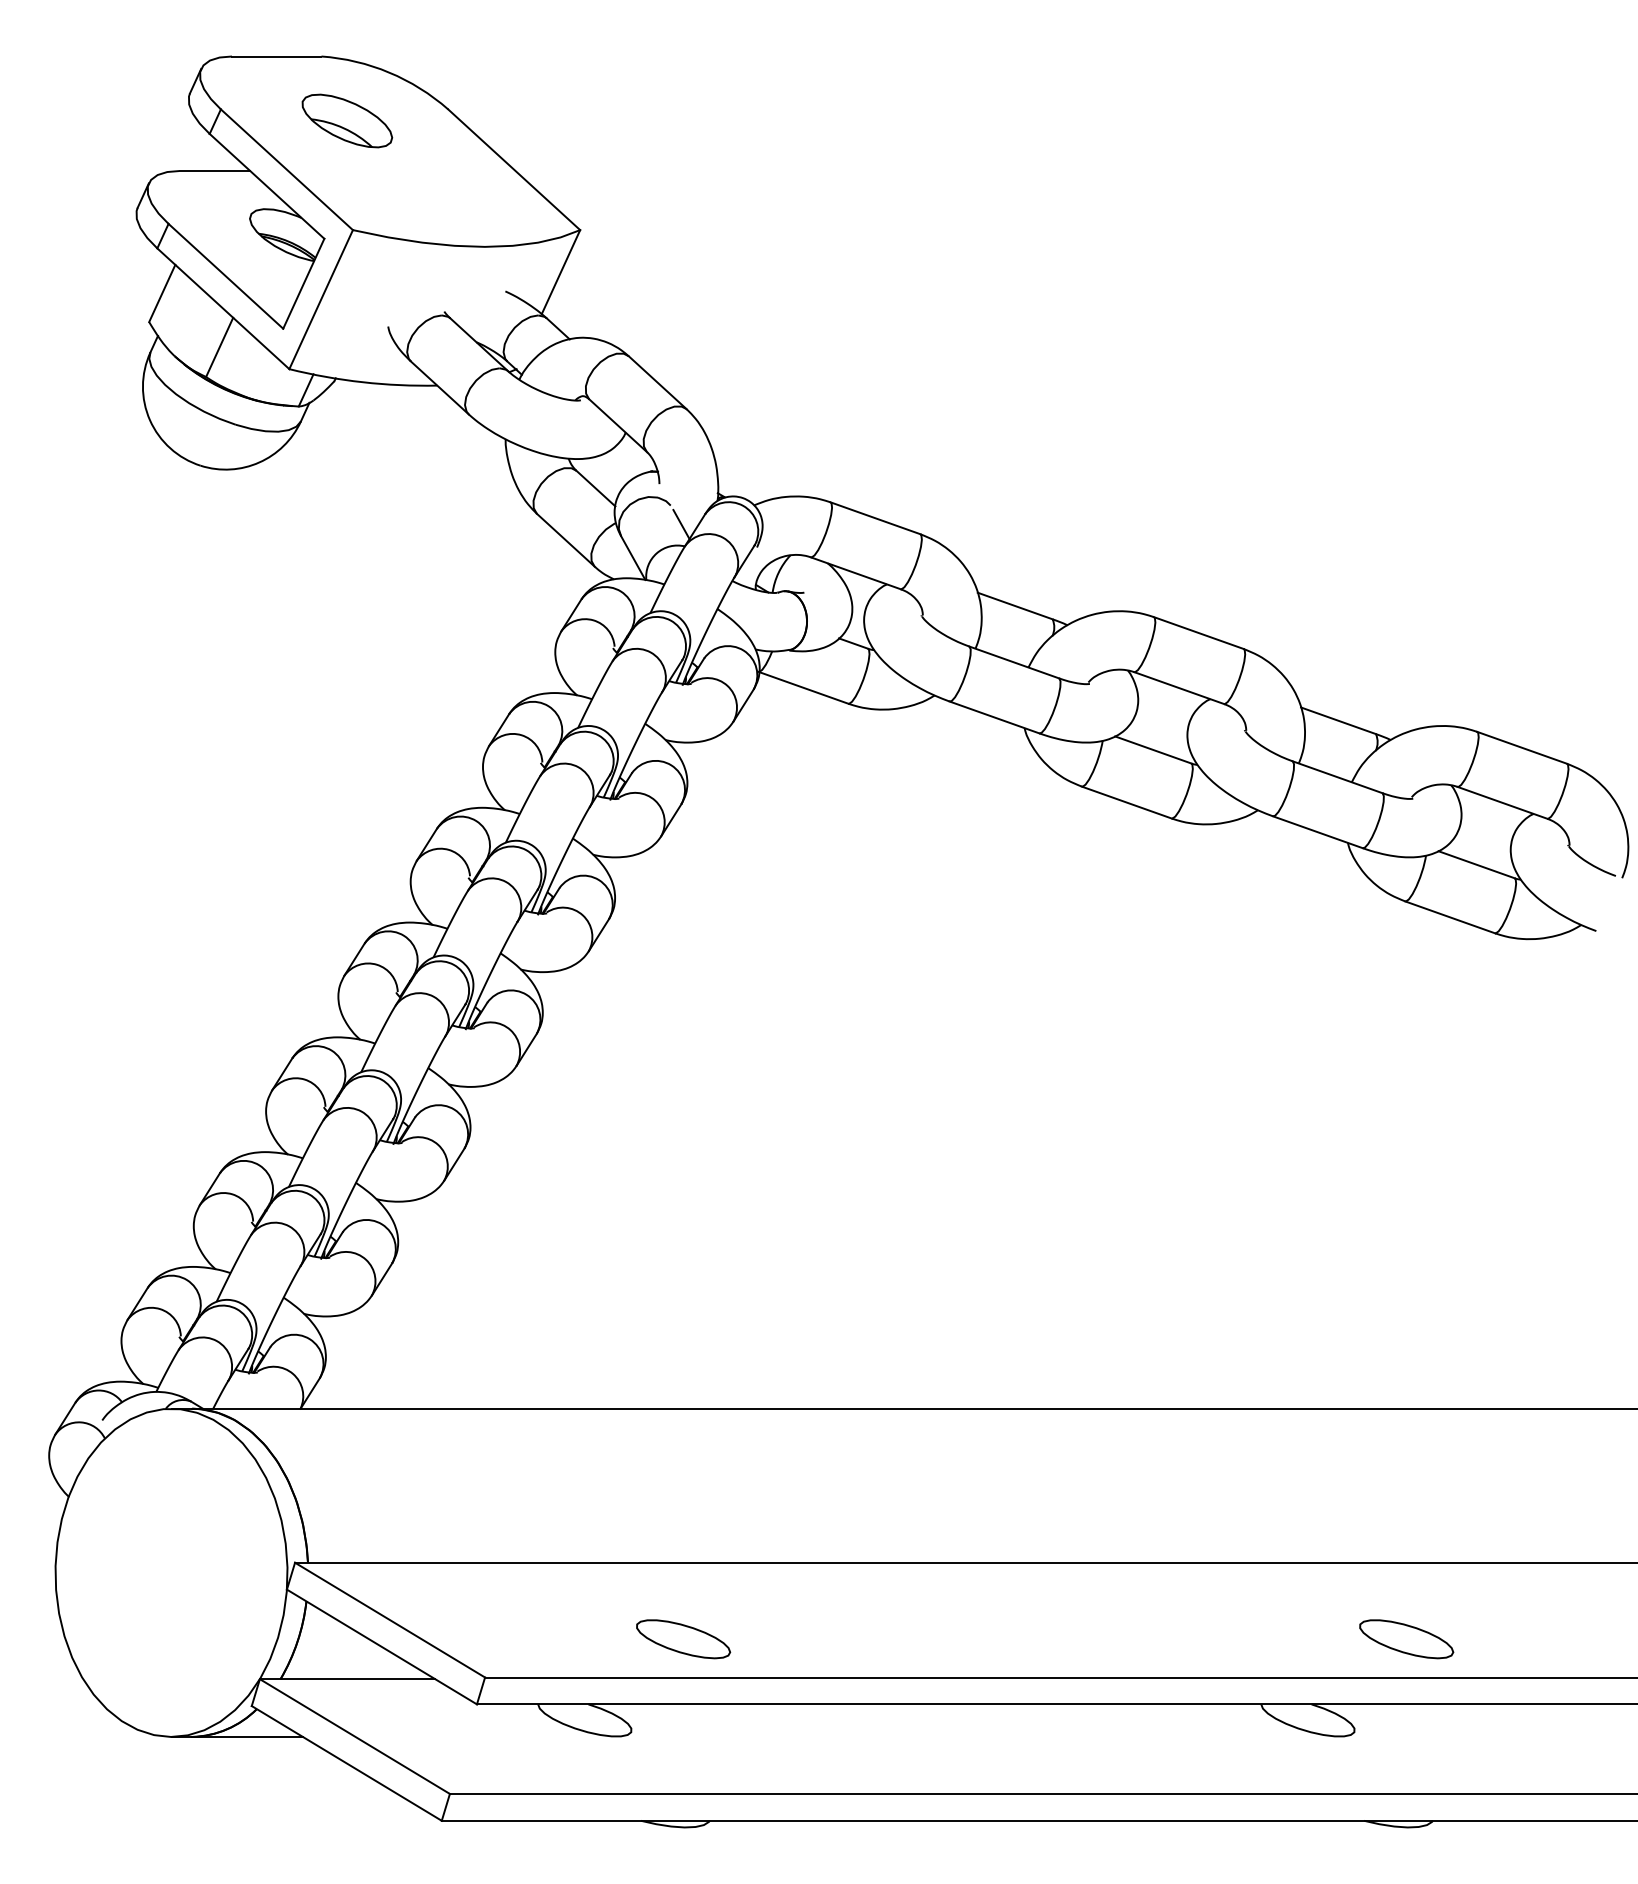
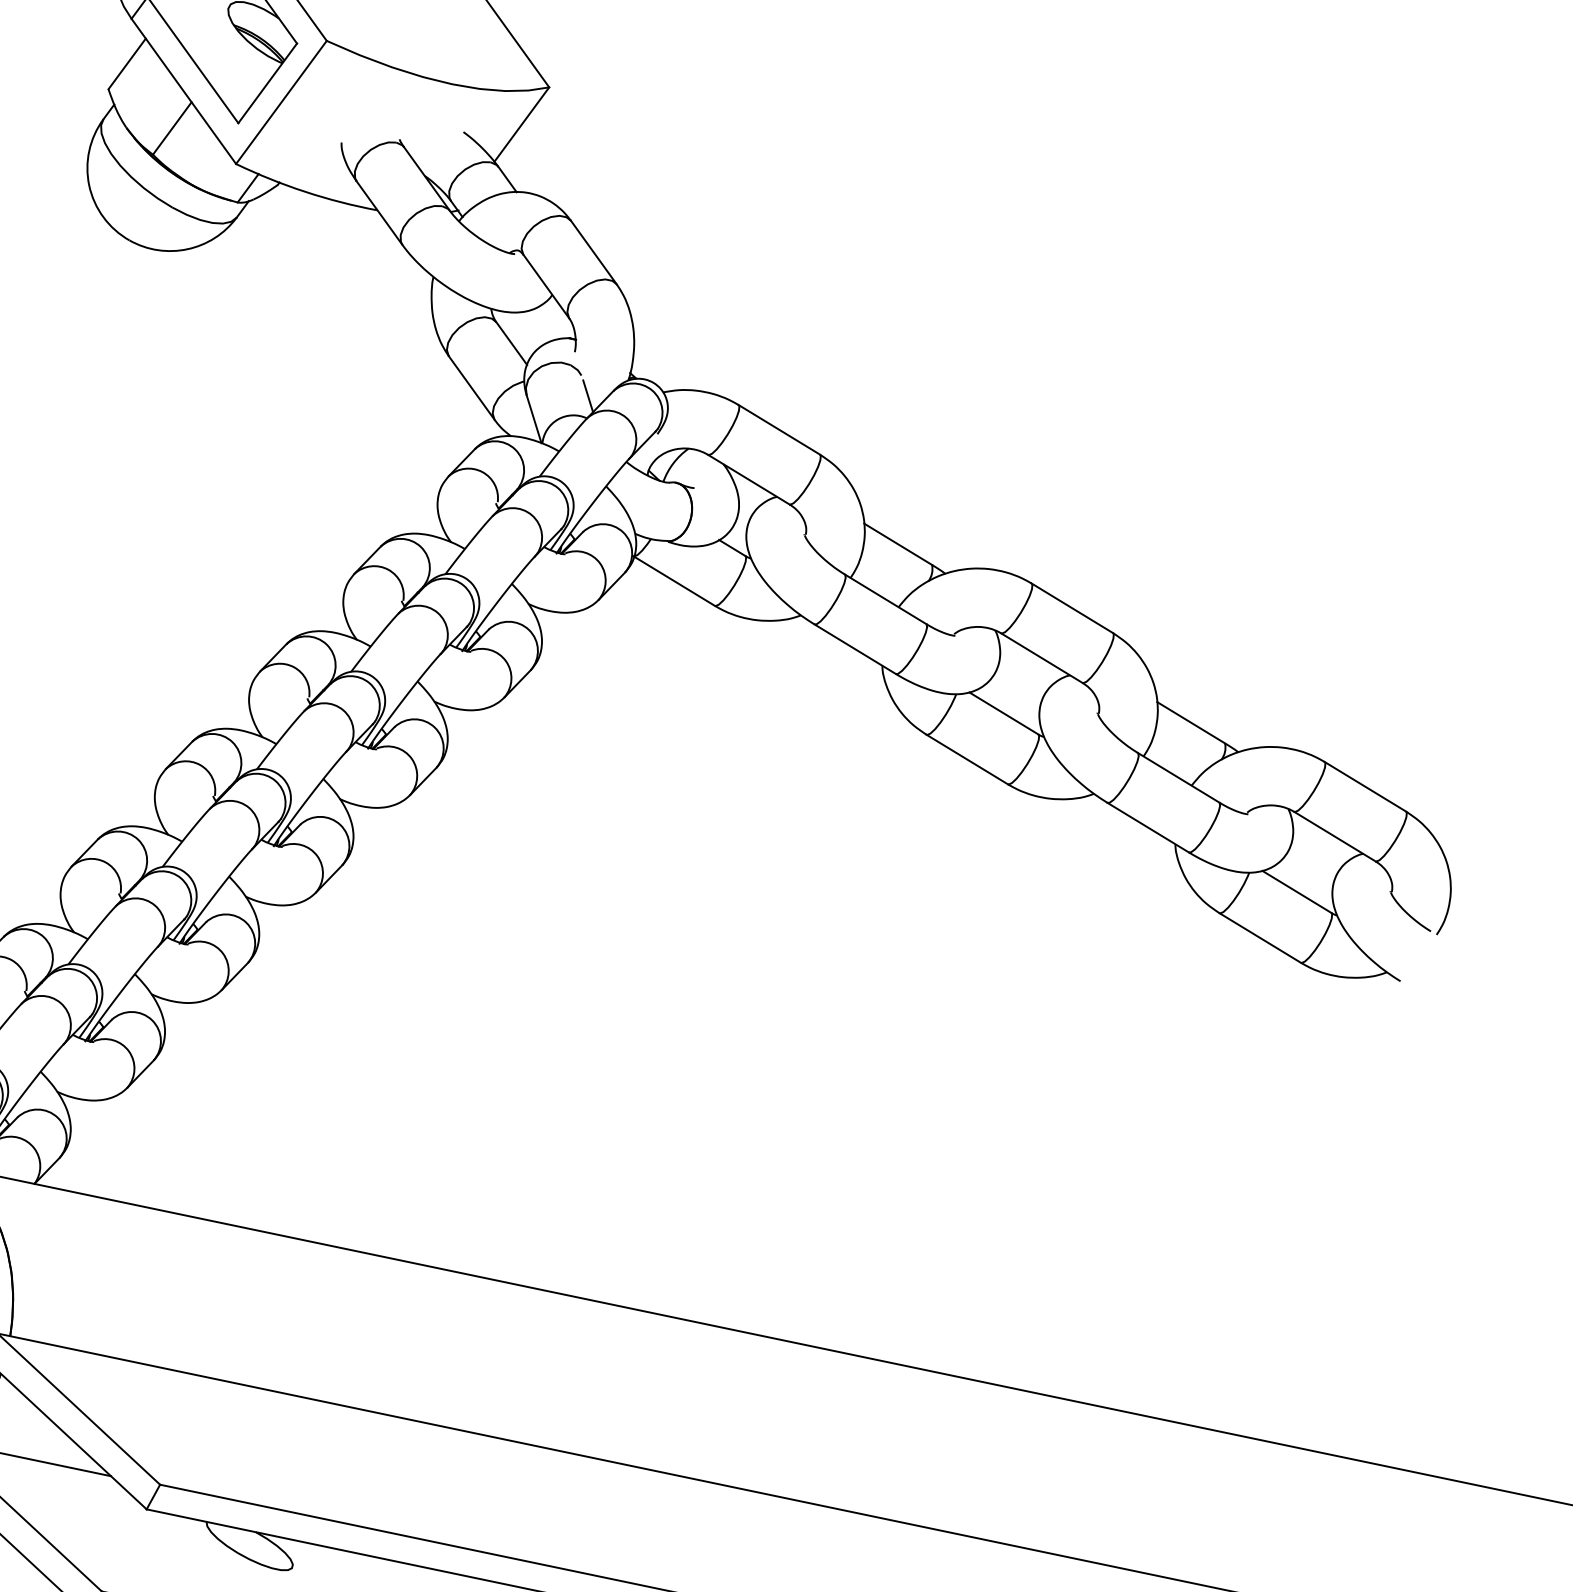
part: (683, 1639) -> (362, 1488), removed

